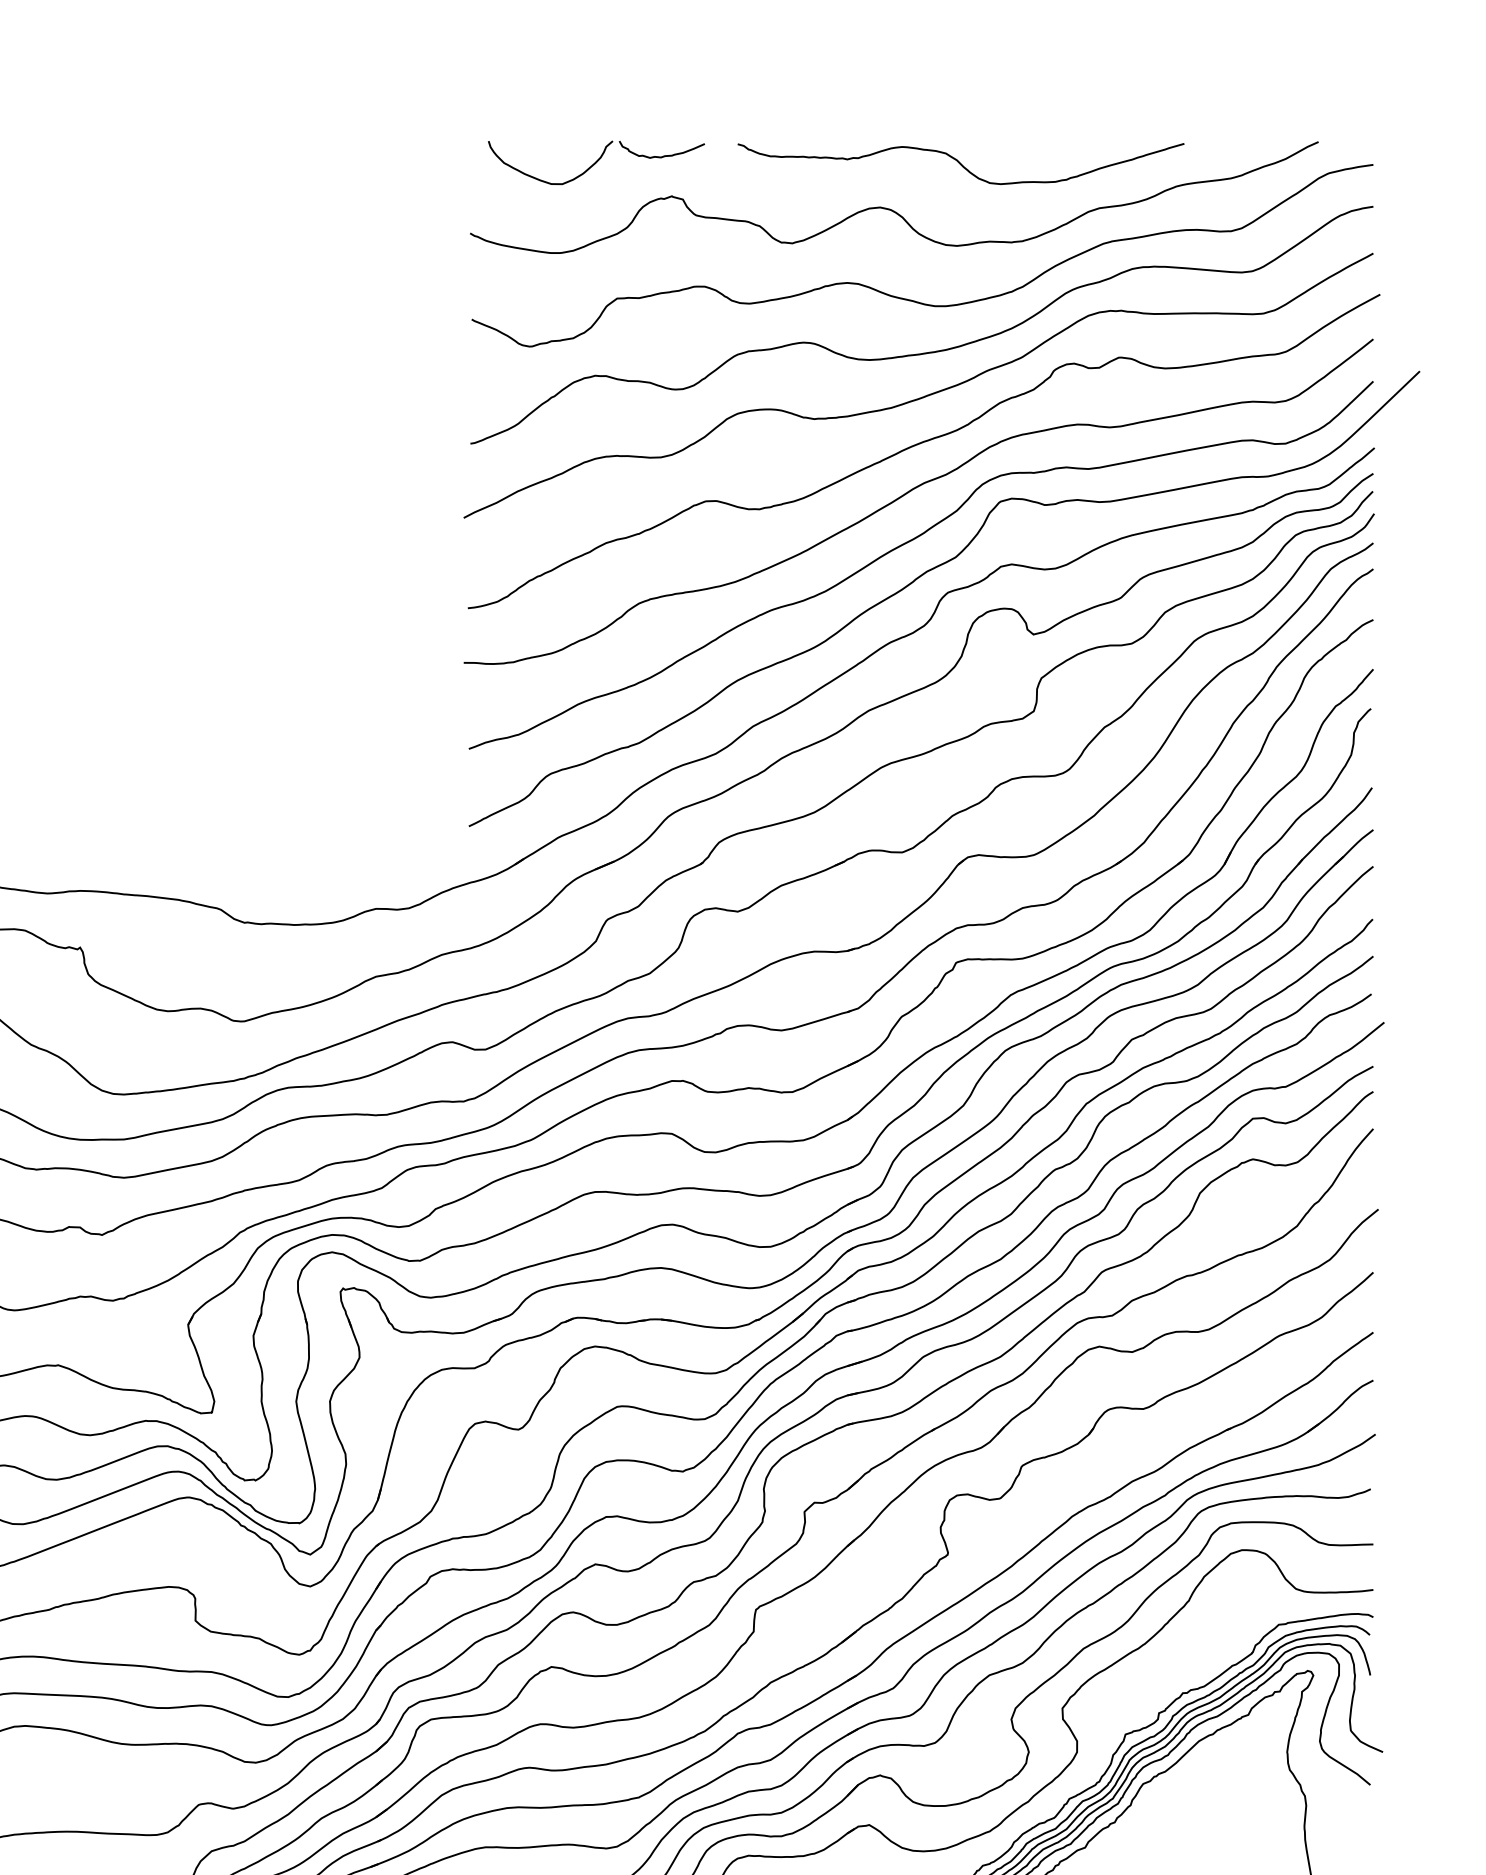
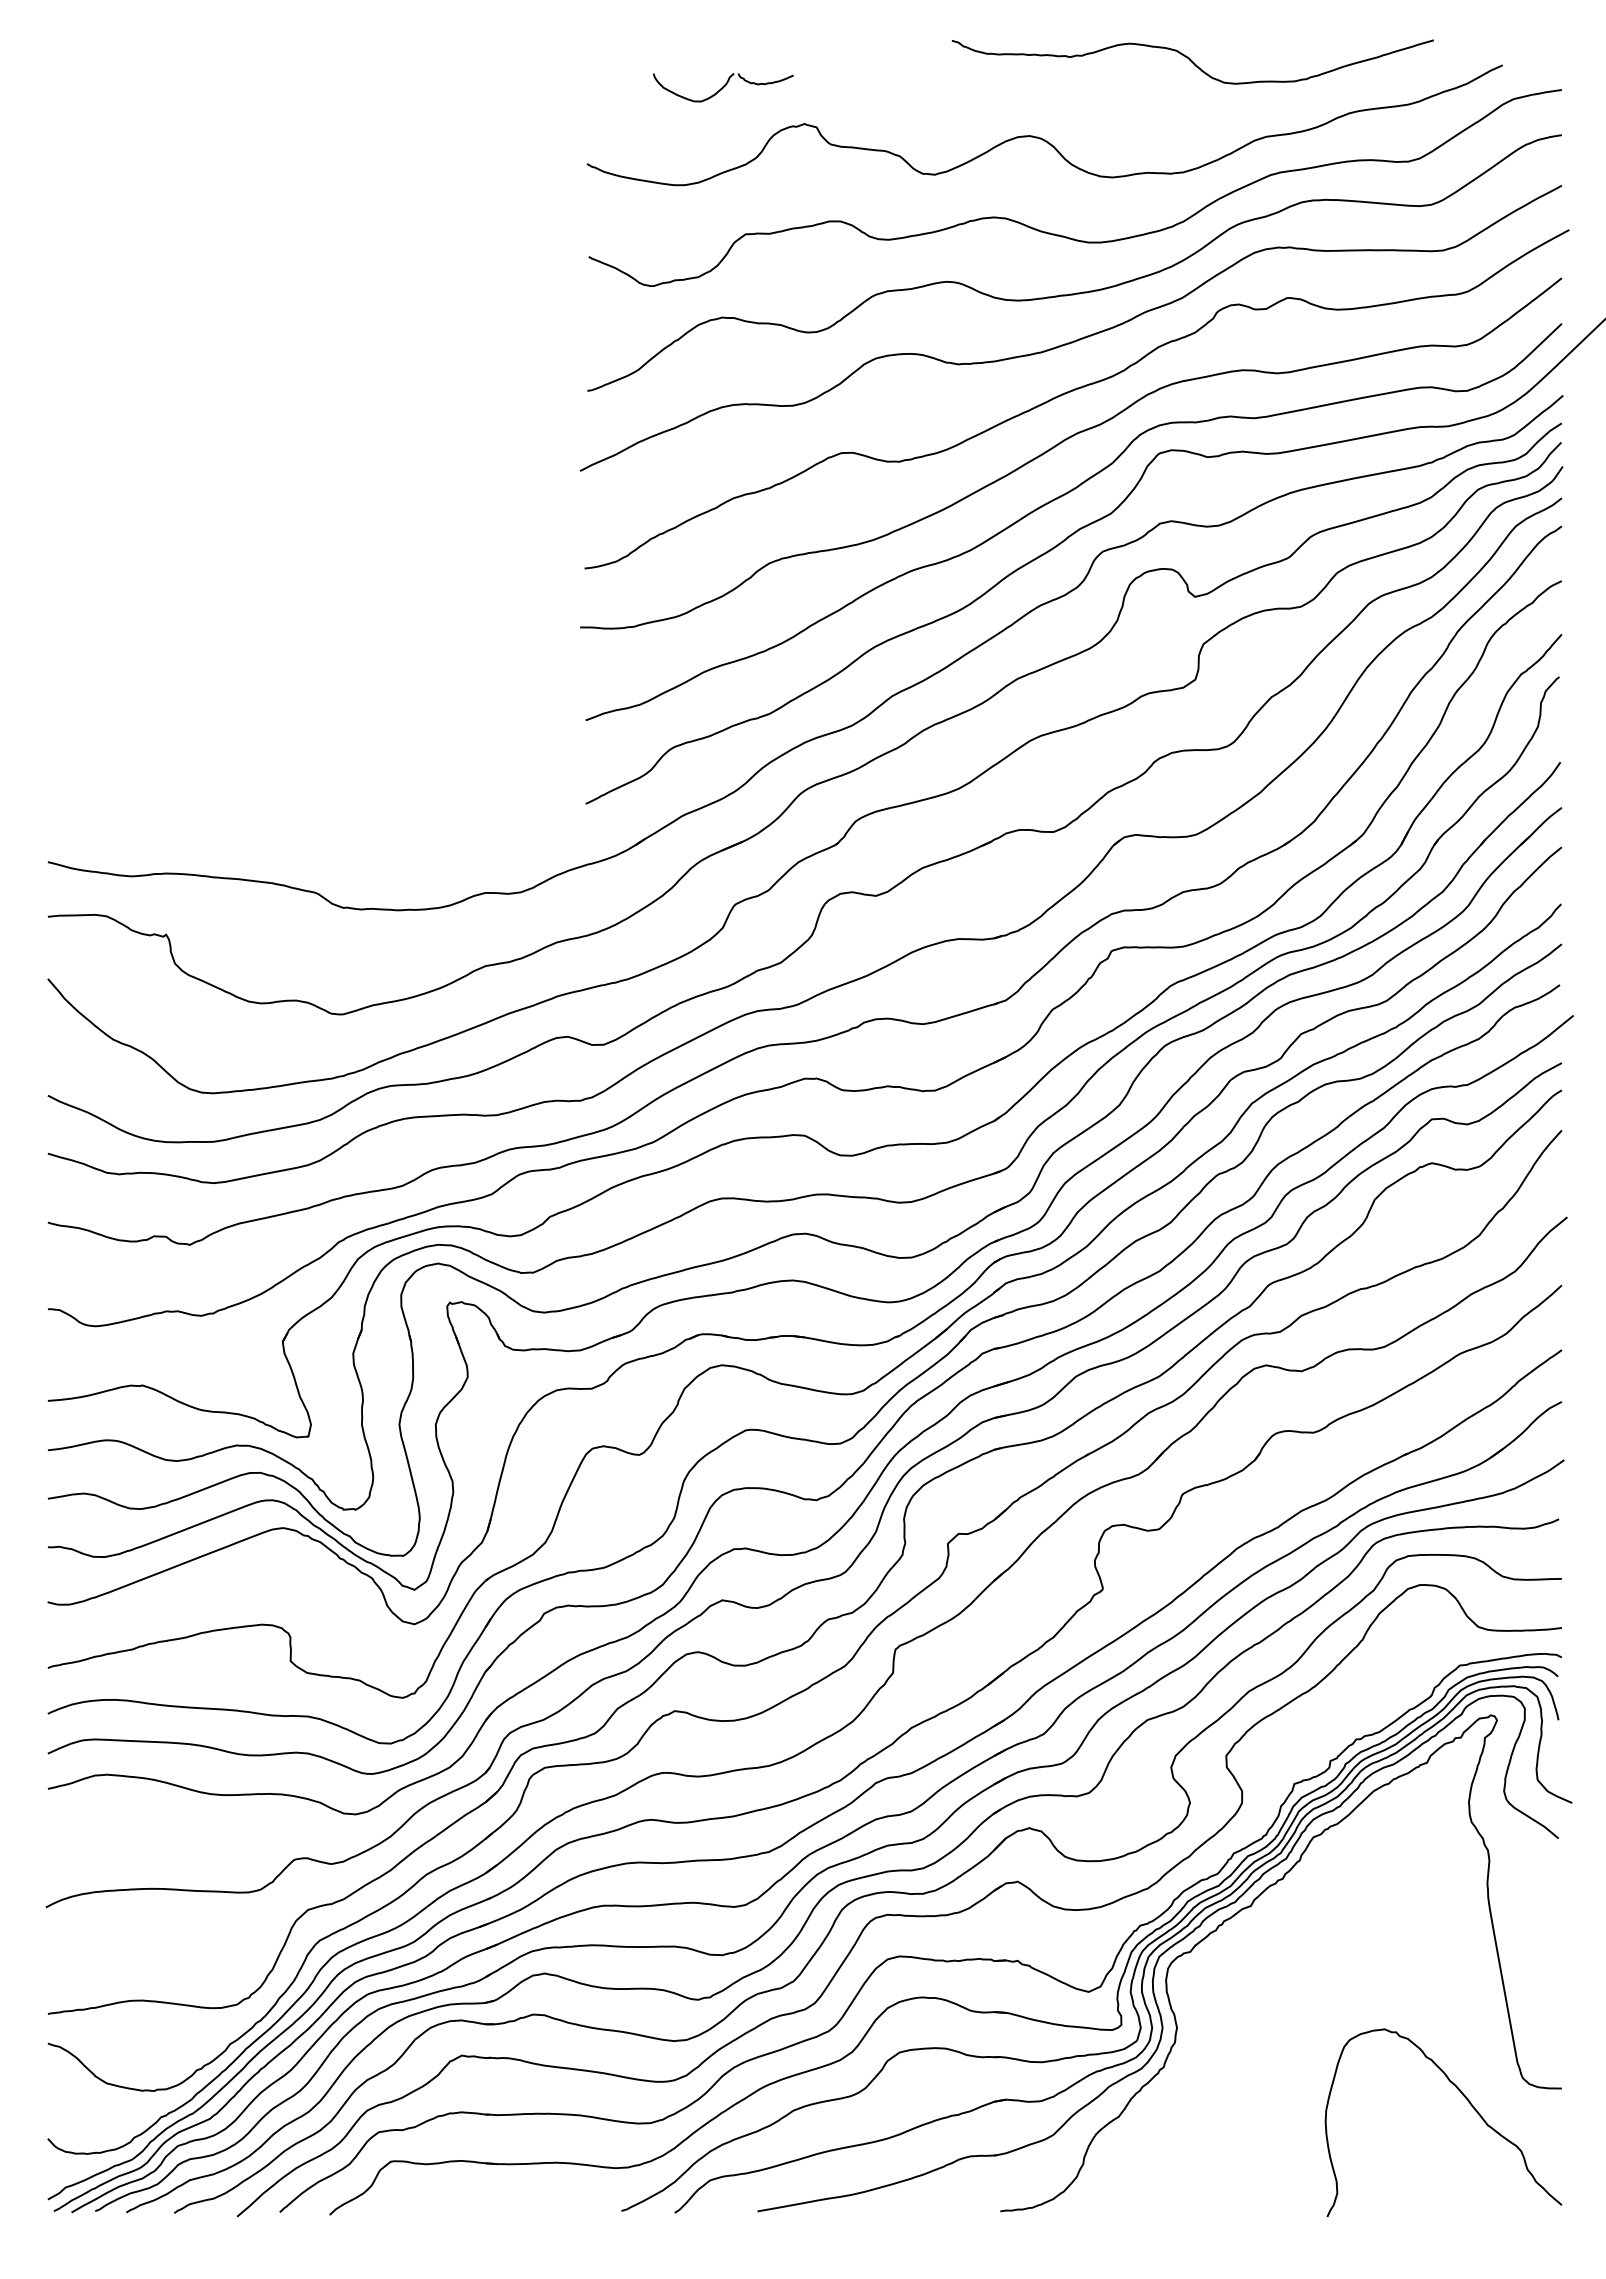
part: (596, 162) -> (723, 87), size x0.6
curve: (960, 163) -> (1192, 61), moved

